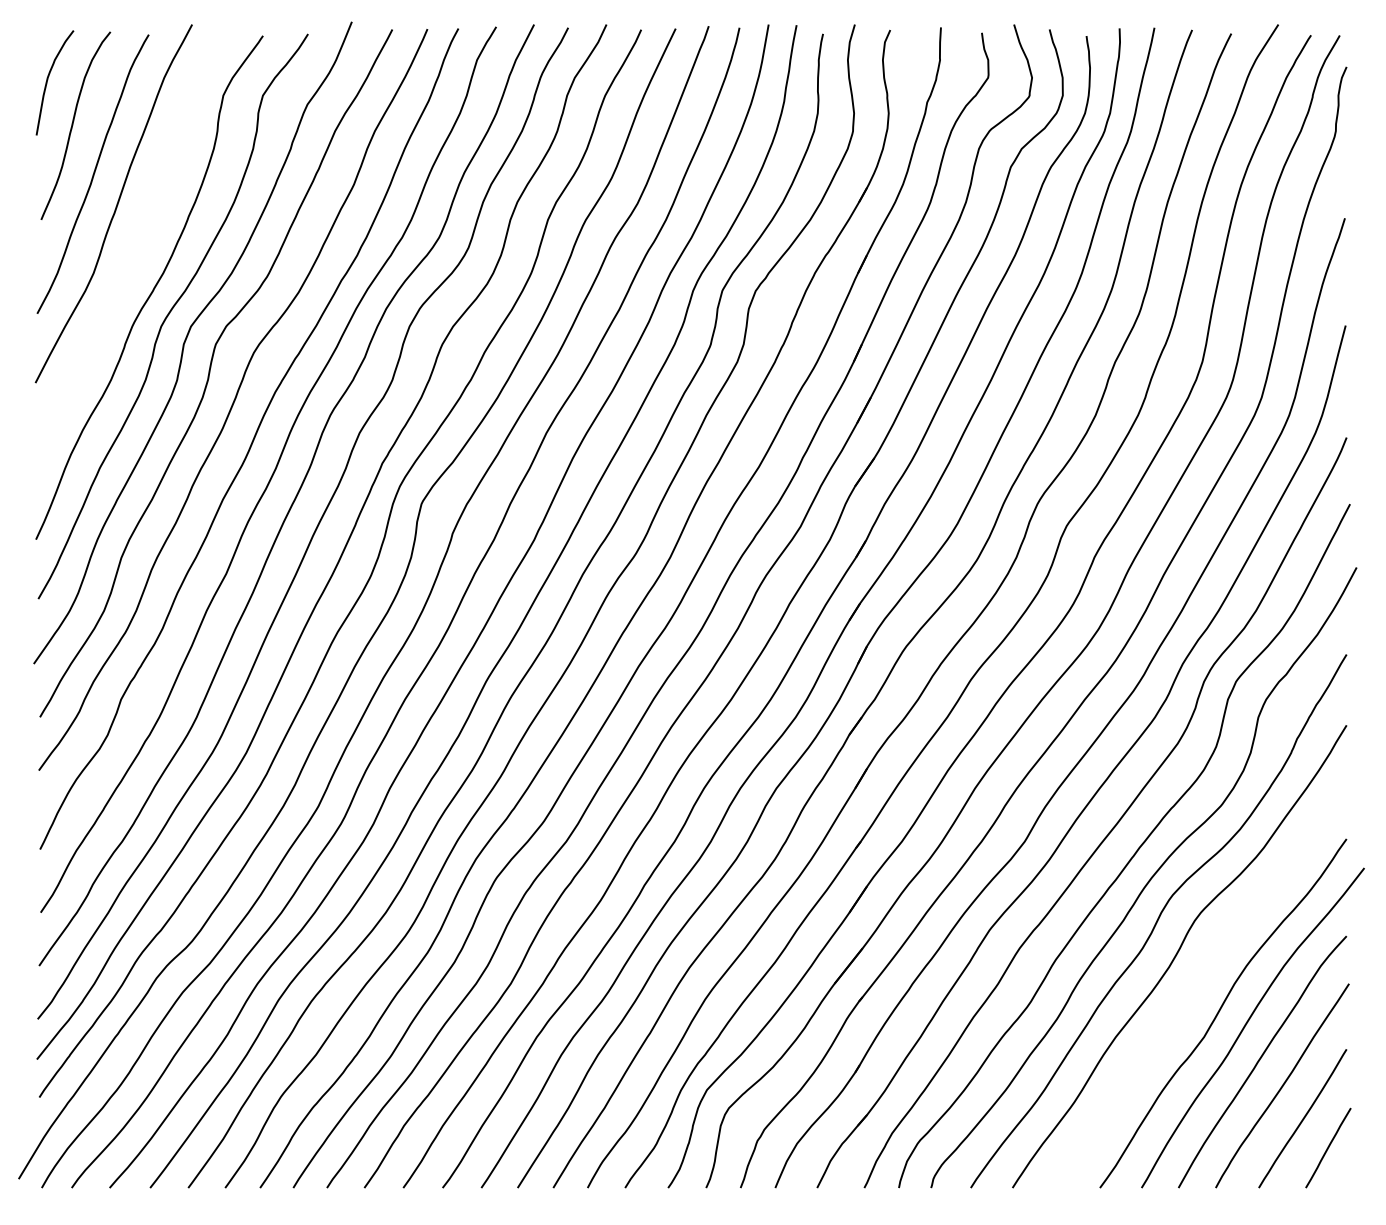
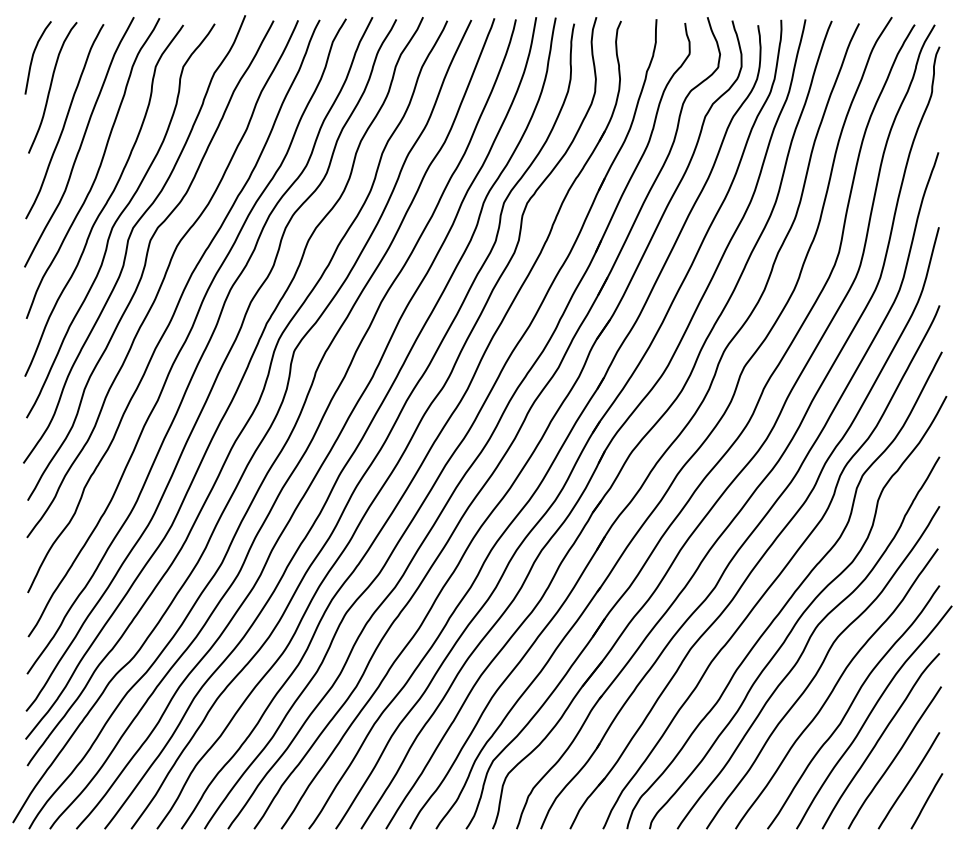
curve: (139, 242) -> (97, 169), added
curve: (1197, 985) -> (835, 687), added

